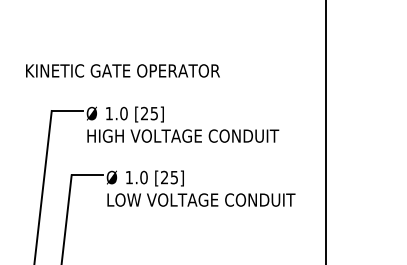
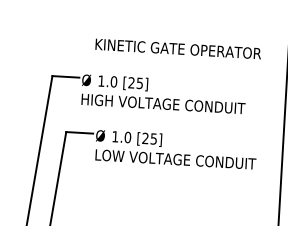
text: (122, 70) -> (178, 48), moved

